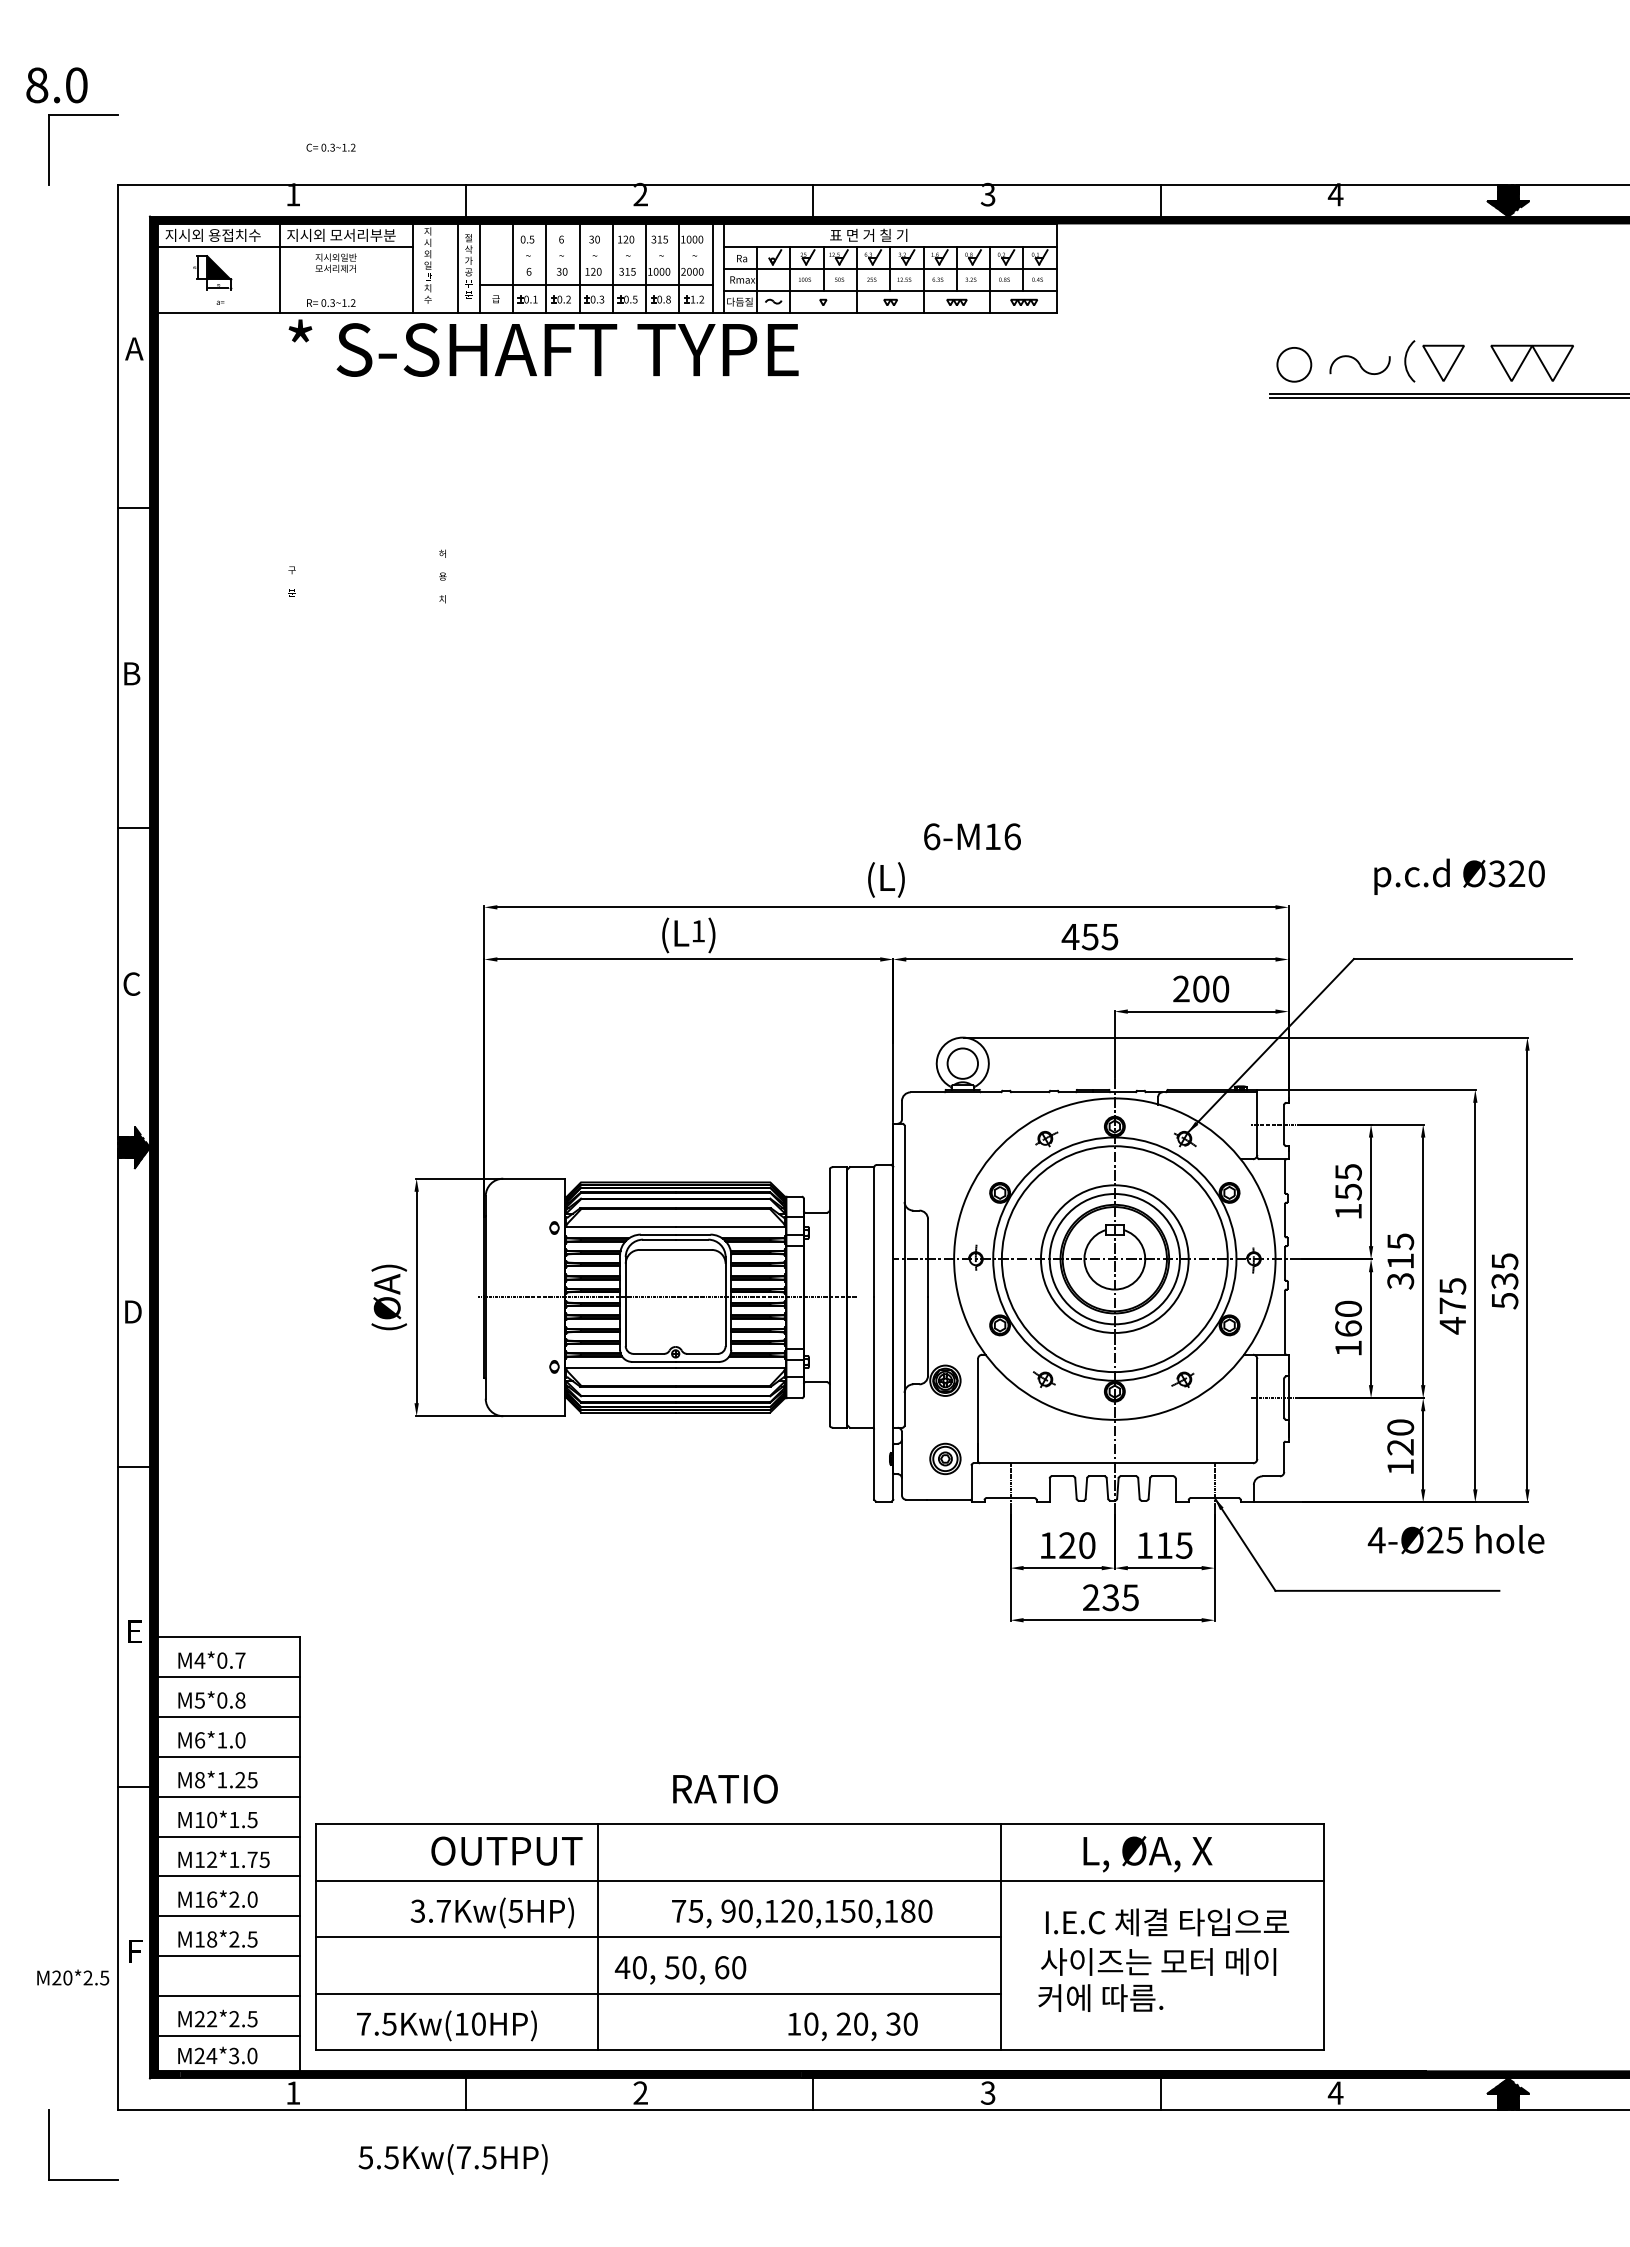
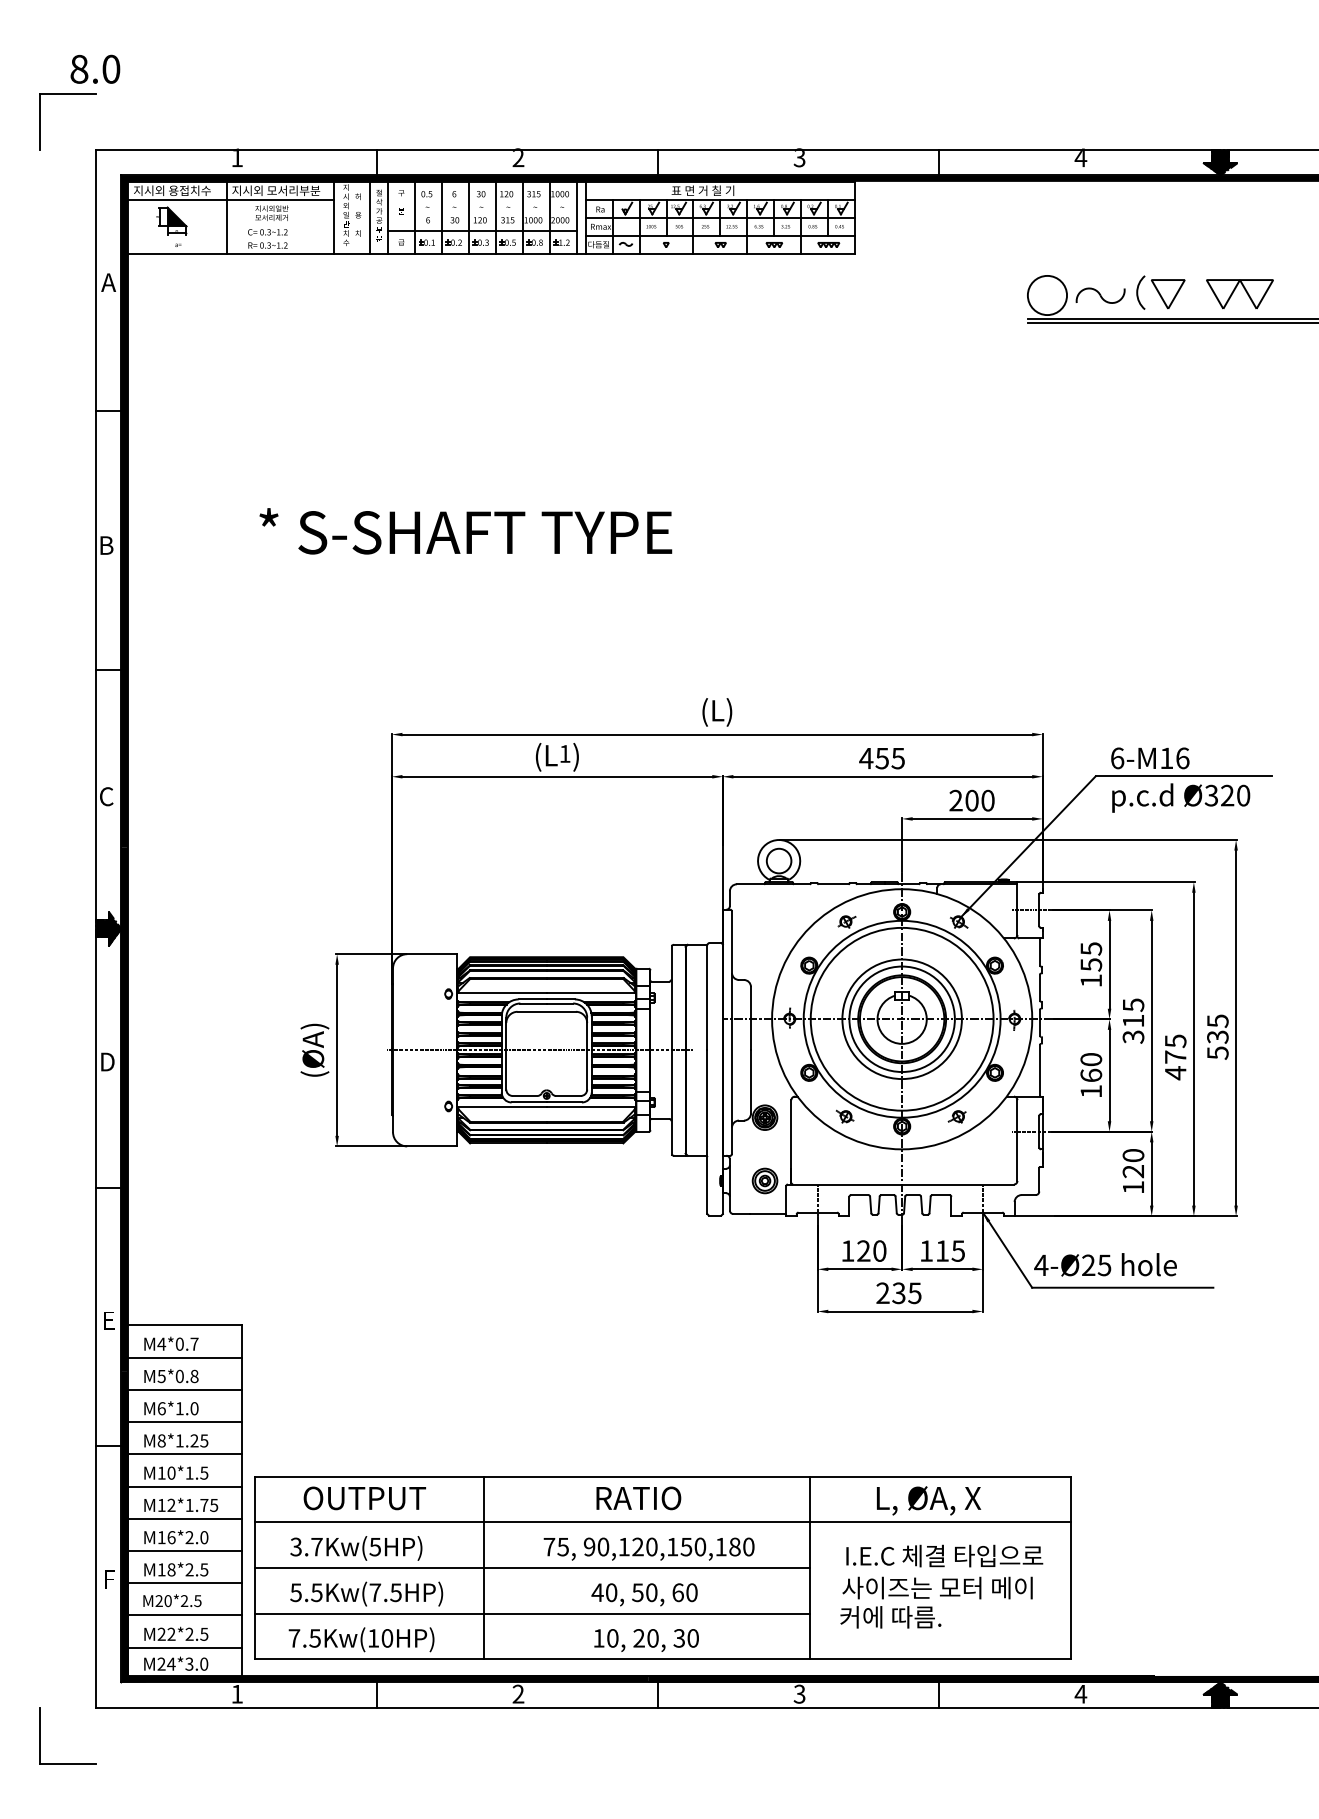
text: (56, 85) -> (95, 69), moved
text: (330, 147) -> (267, 232), moved
text: (543, 347) -> (465, 530), moved
circle: (1294, 364) -> (1047, 295), size x1.43
text: (442, 576) -> (358, 215), moved
text: (291, 581) -> (400, 202), moved
text: (972, 836) -> (1150, 758), moved
text: (1459, 876) -> (1181, 797), moved
text: (1455, 1539) -> (1105, 1264), moved
text: (725, 1788) -> (638, 1497), moved
text: (506, 1850) -> (364, 1497), moved
text: (491, 1912) -> (355, 1548), moved
text: (680, 1970) -> (644, 1594), moved
text: (73, 1977) -> (172, 1600), moved
text: (852, 2026) -> (646, 1640), moved
text: (452, 2159) -> (366, 1594), moved

